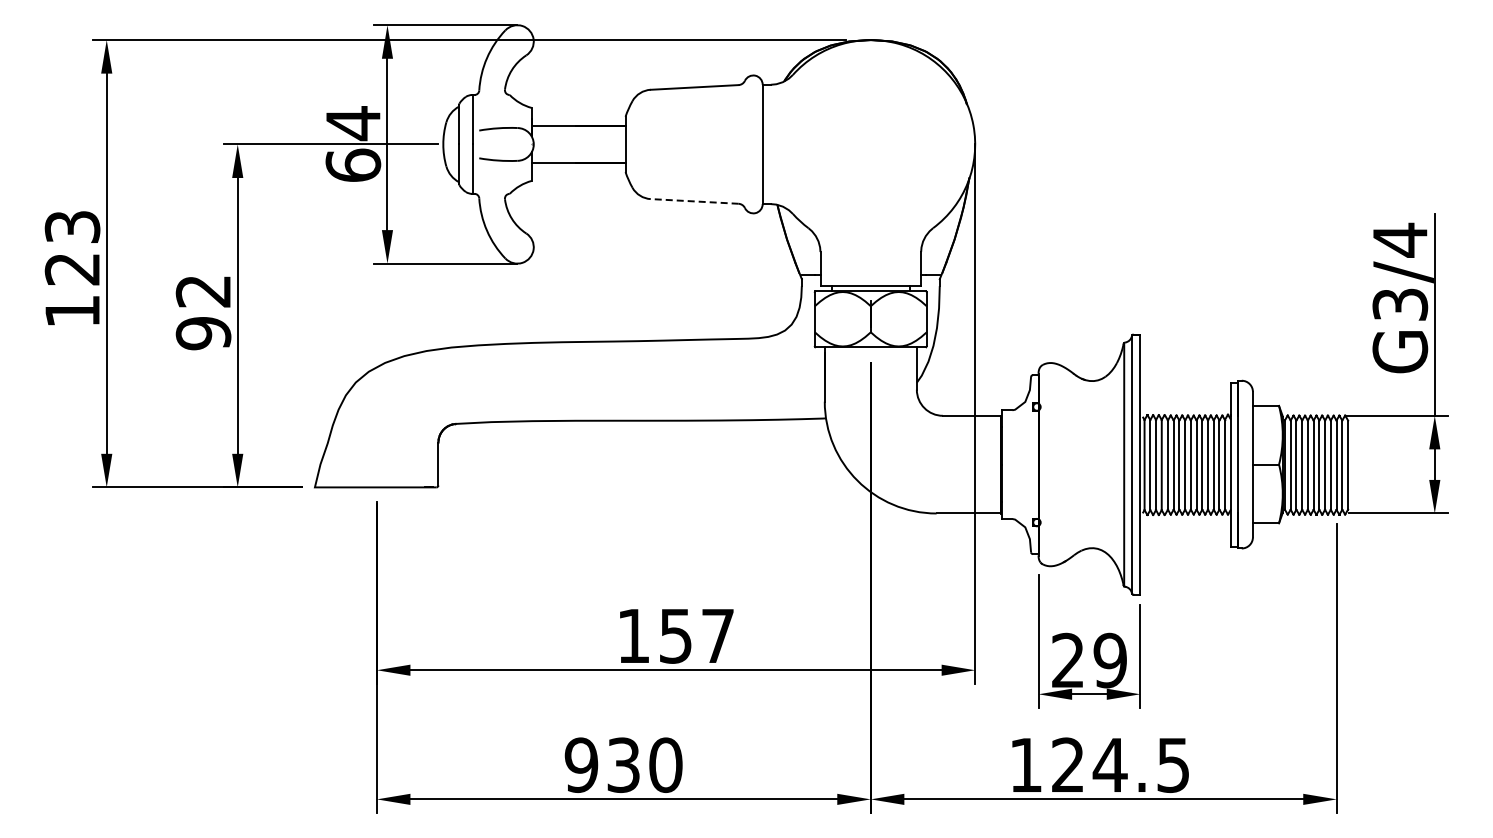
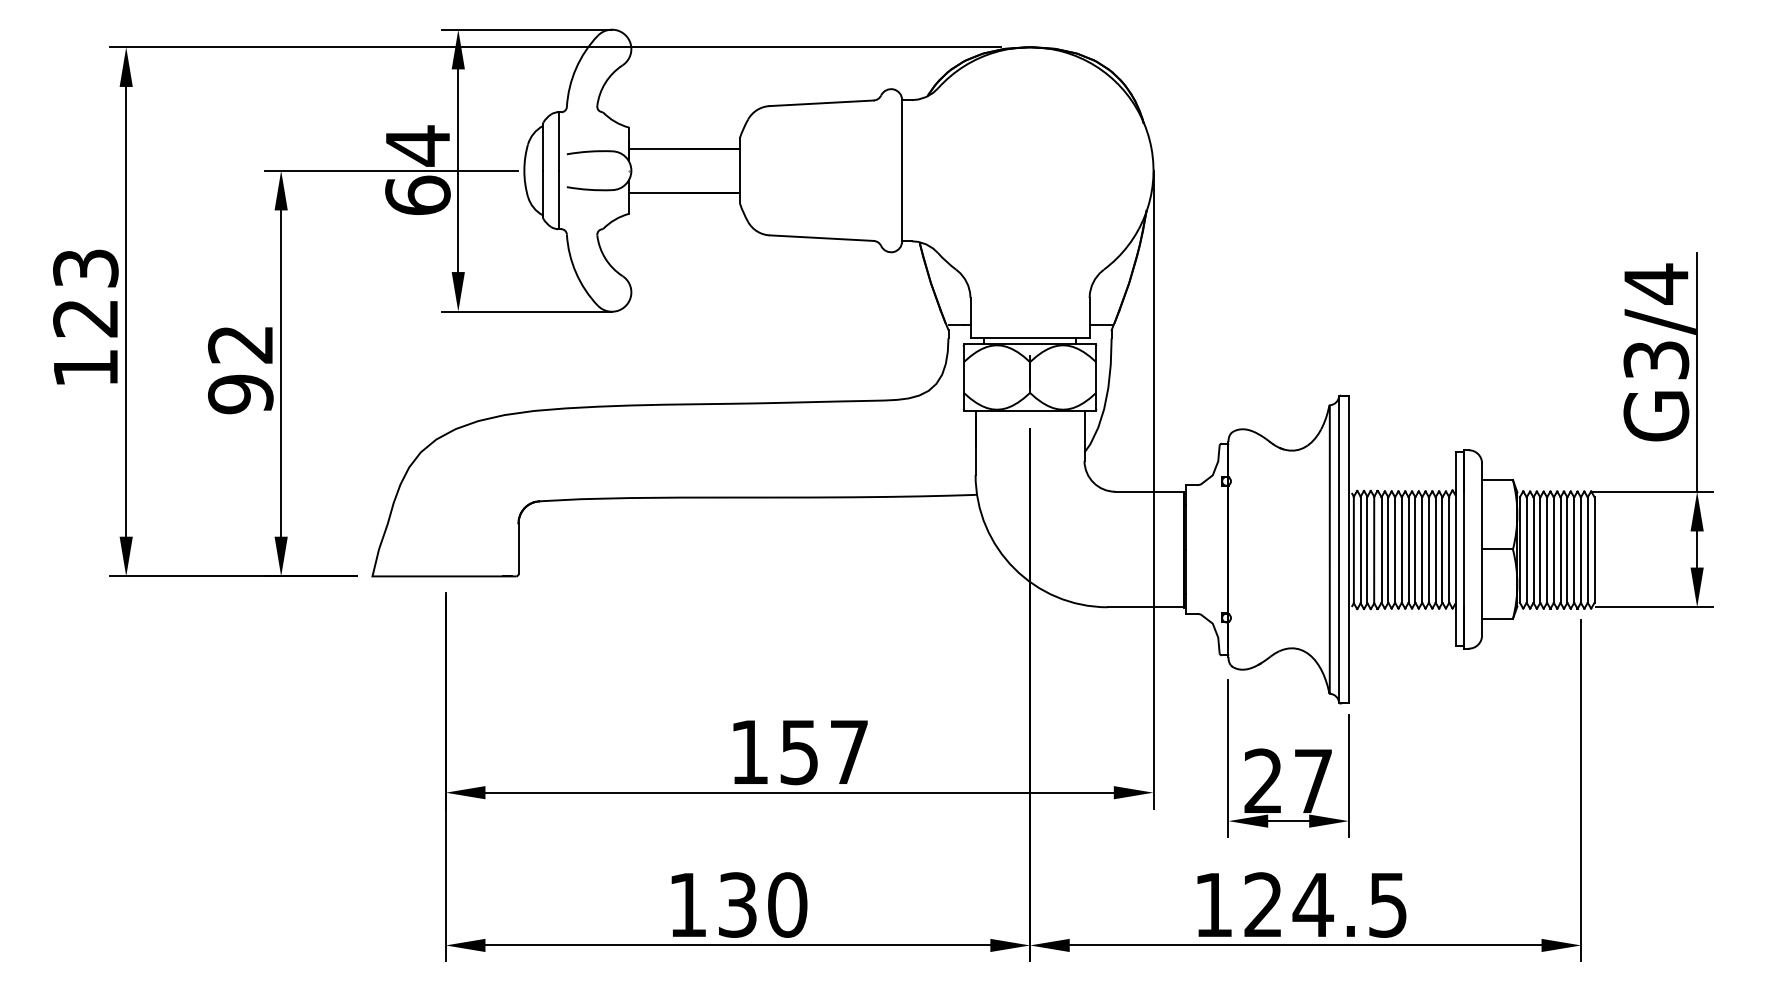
line: (694, 201) -> (821, 238), dashed -> solid
text: (1109, 660) -> (1312, 781), 29 -> 27
text: (581, 764) -> (687, 904), 930 -> 130

